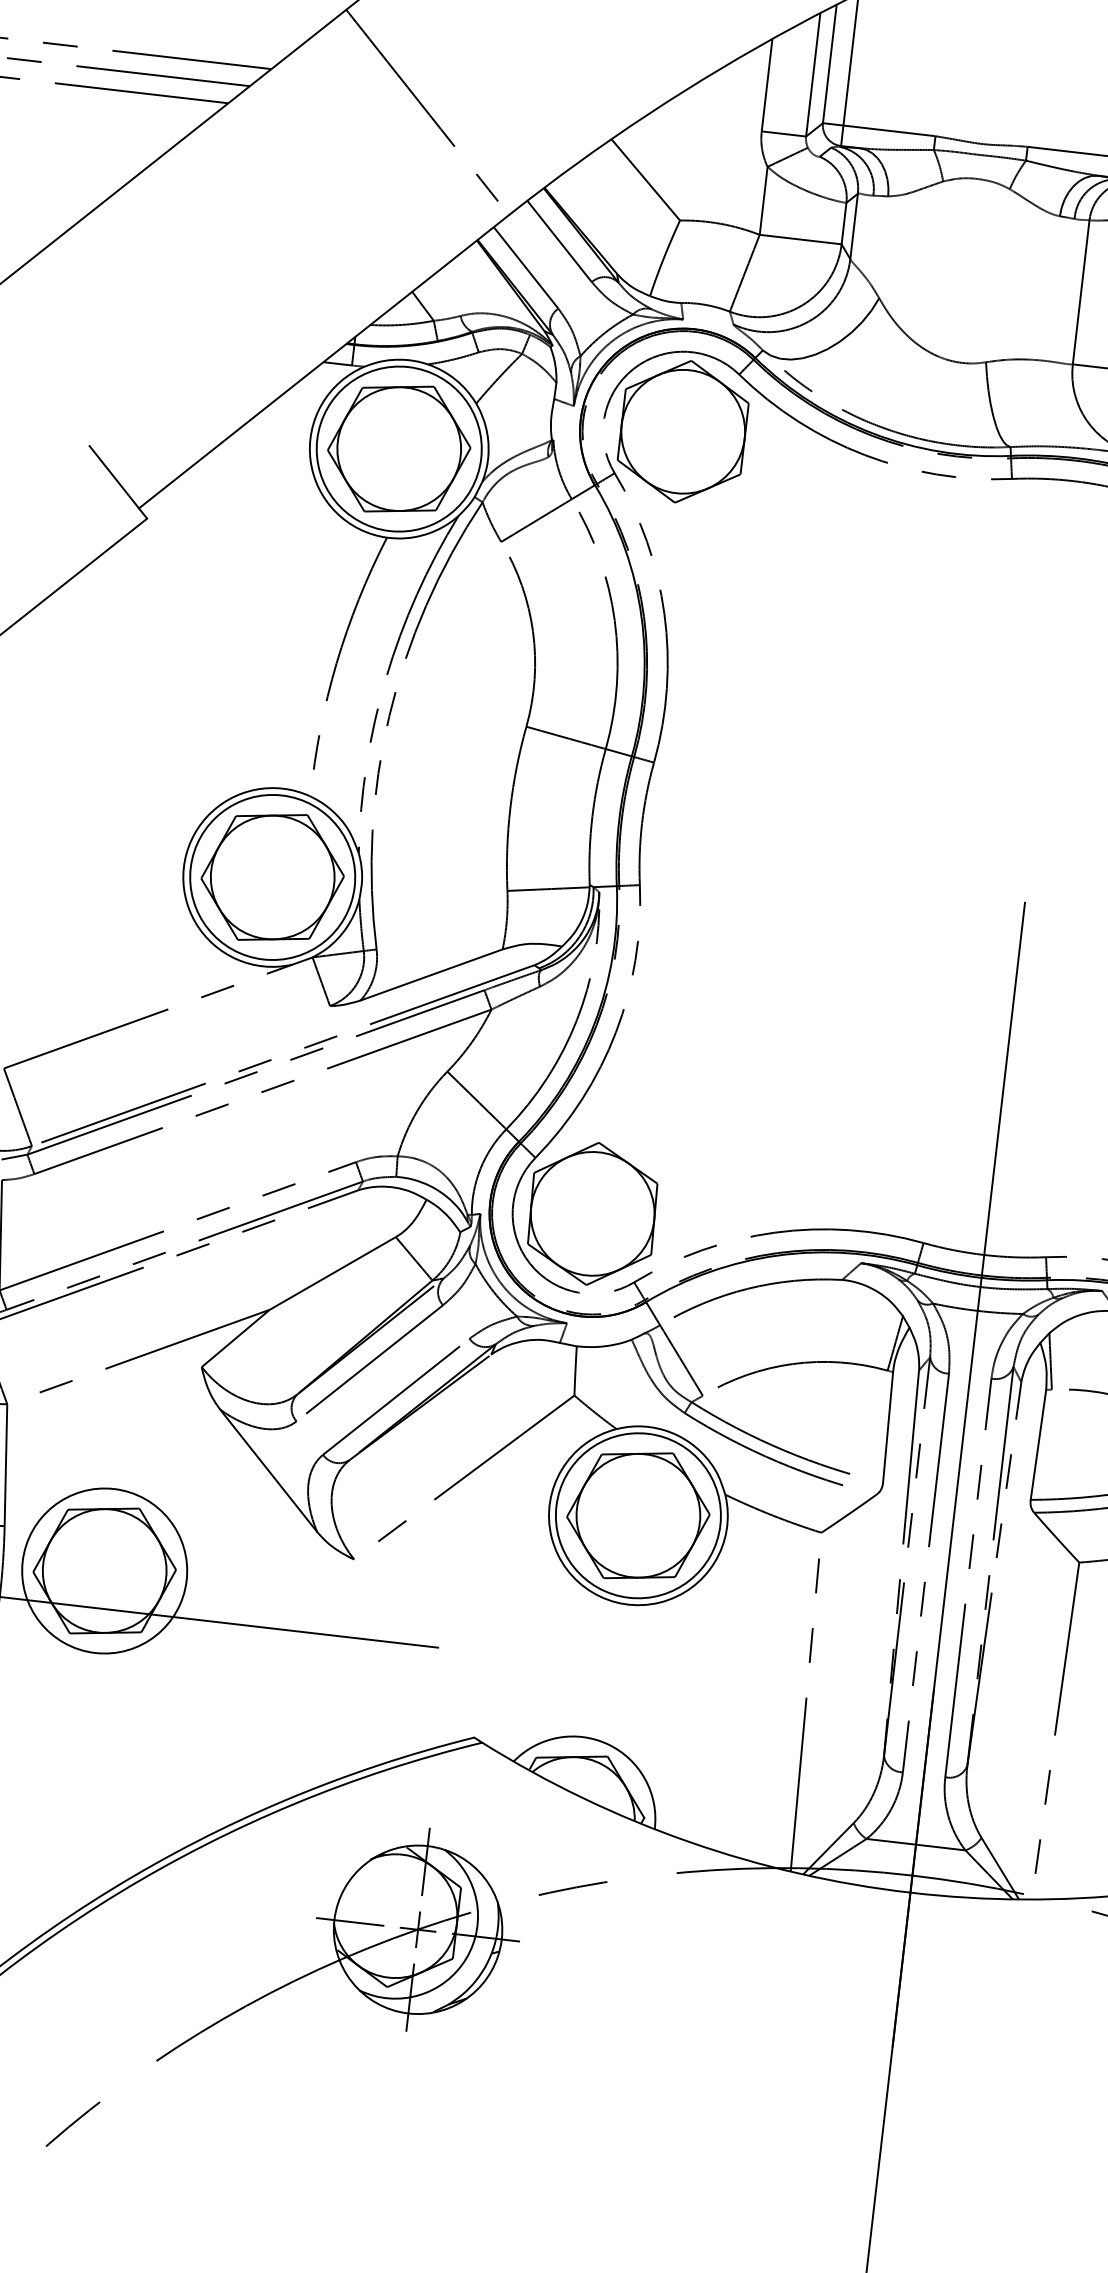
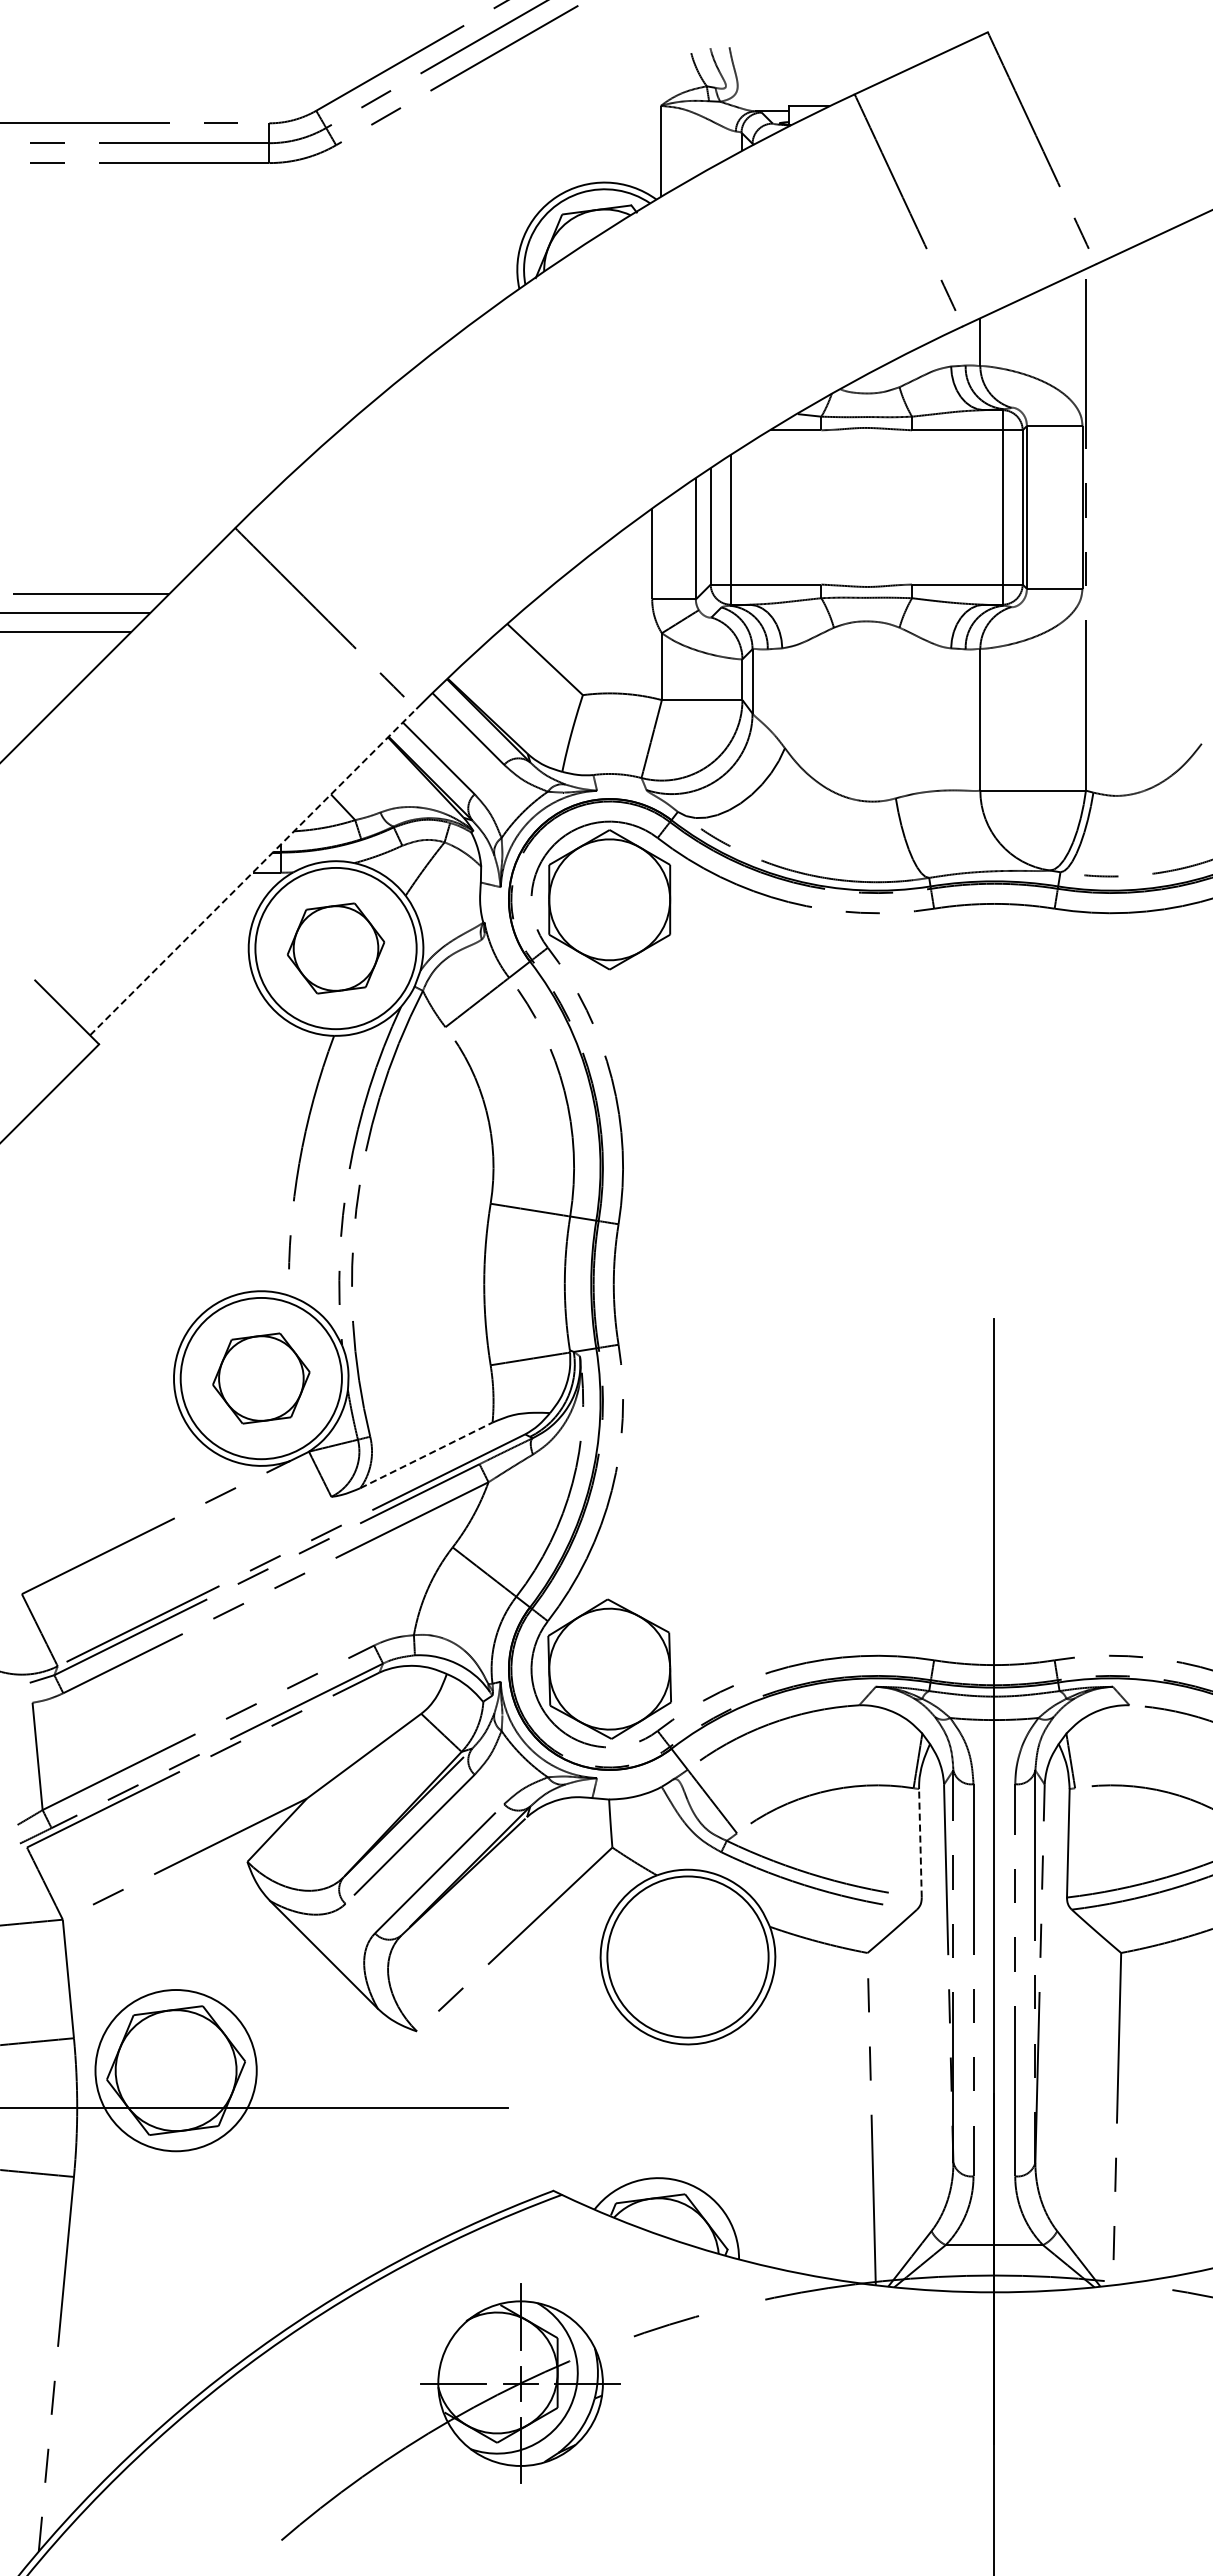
line: (324, 362) -> (253, 872), solid -> dashed
part: (398, 448) -> (335, 948), size x0.7
part: (272, 877) -> (261, 1378), size x0.7
line: (431, 975) -> (426, 1455), solid -> dashed
line: (888, 1426) -> (920, 1842), solid -> dashed
part: (637, 1515) -> (687, 1956), removed

